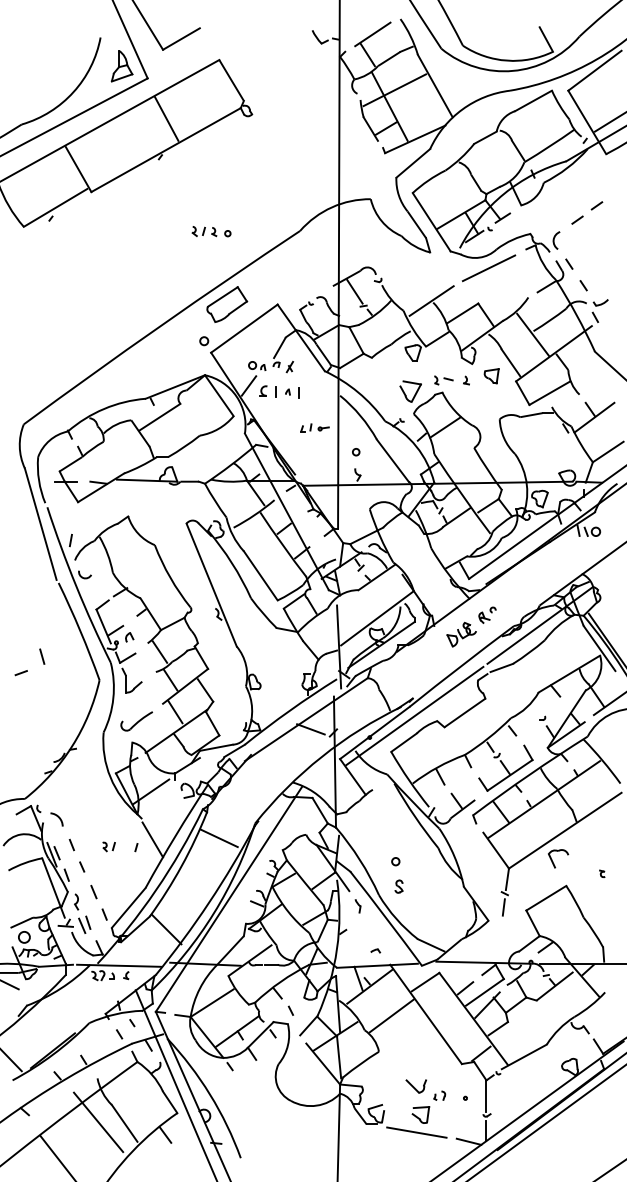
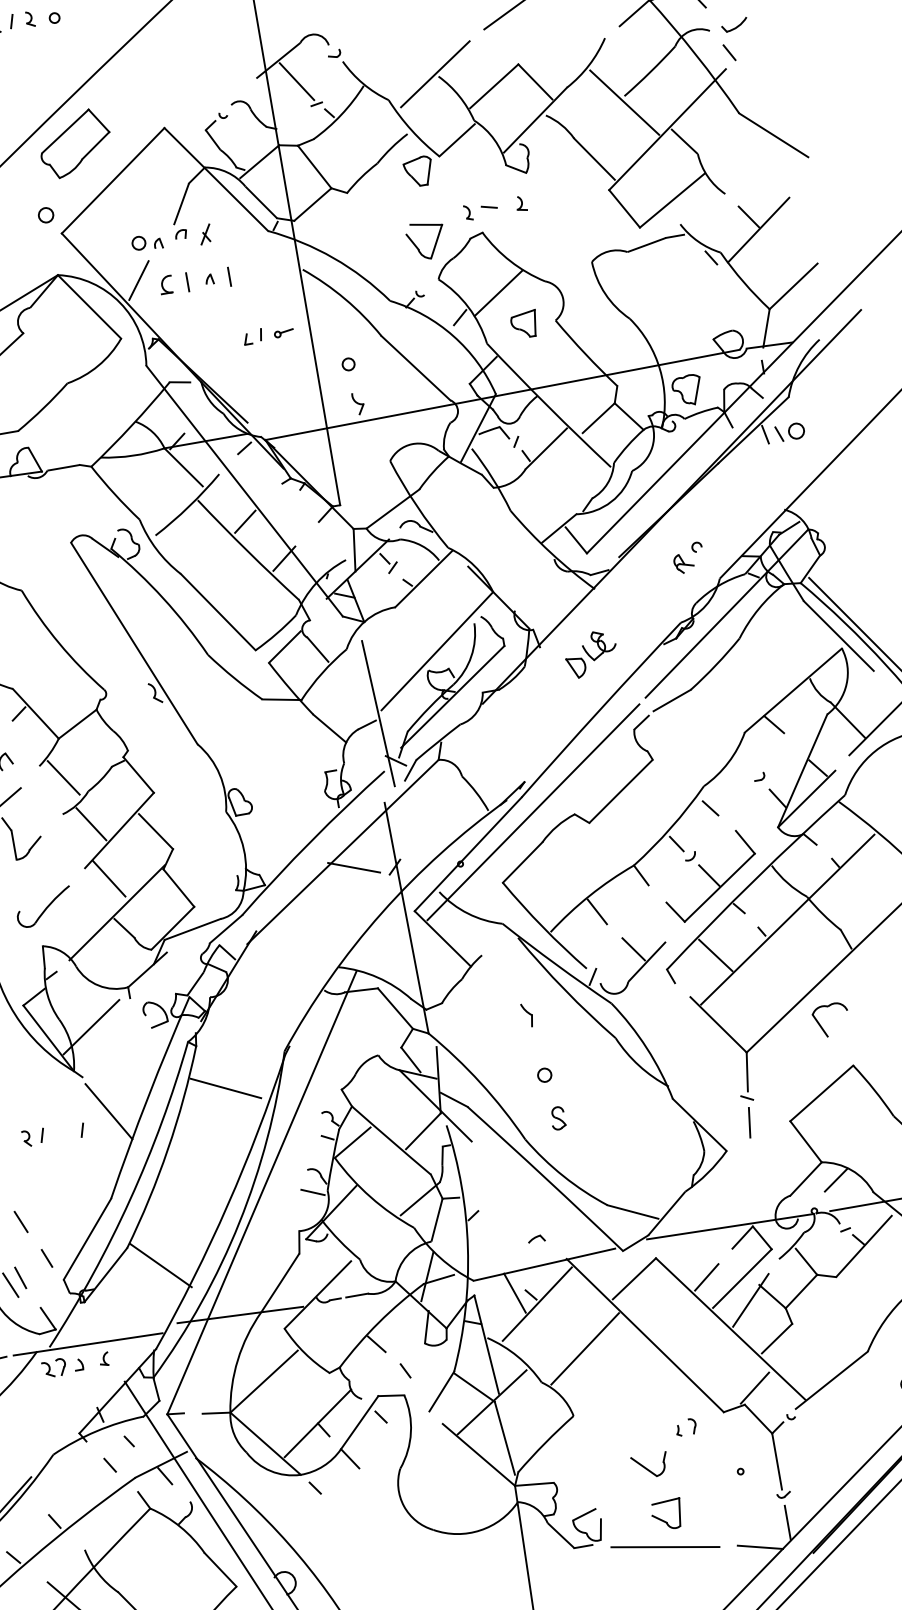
part: (491, 376) -> (524, 325), moved
part: (487, 614) -> (688, 556), moved
part: (357, 906) -> (526, 1016), moved
part: (439, 1095) -> (685, 1426), moved

